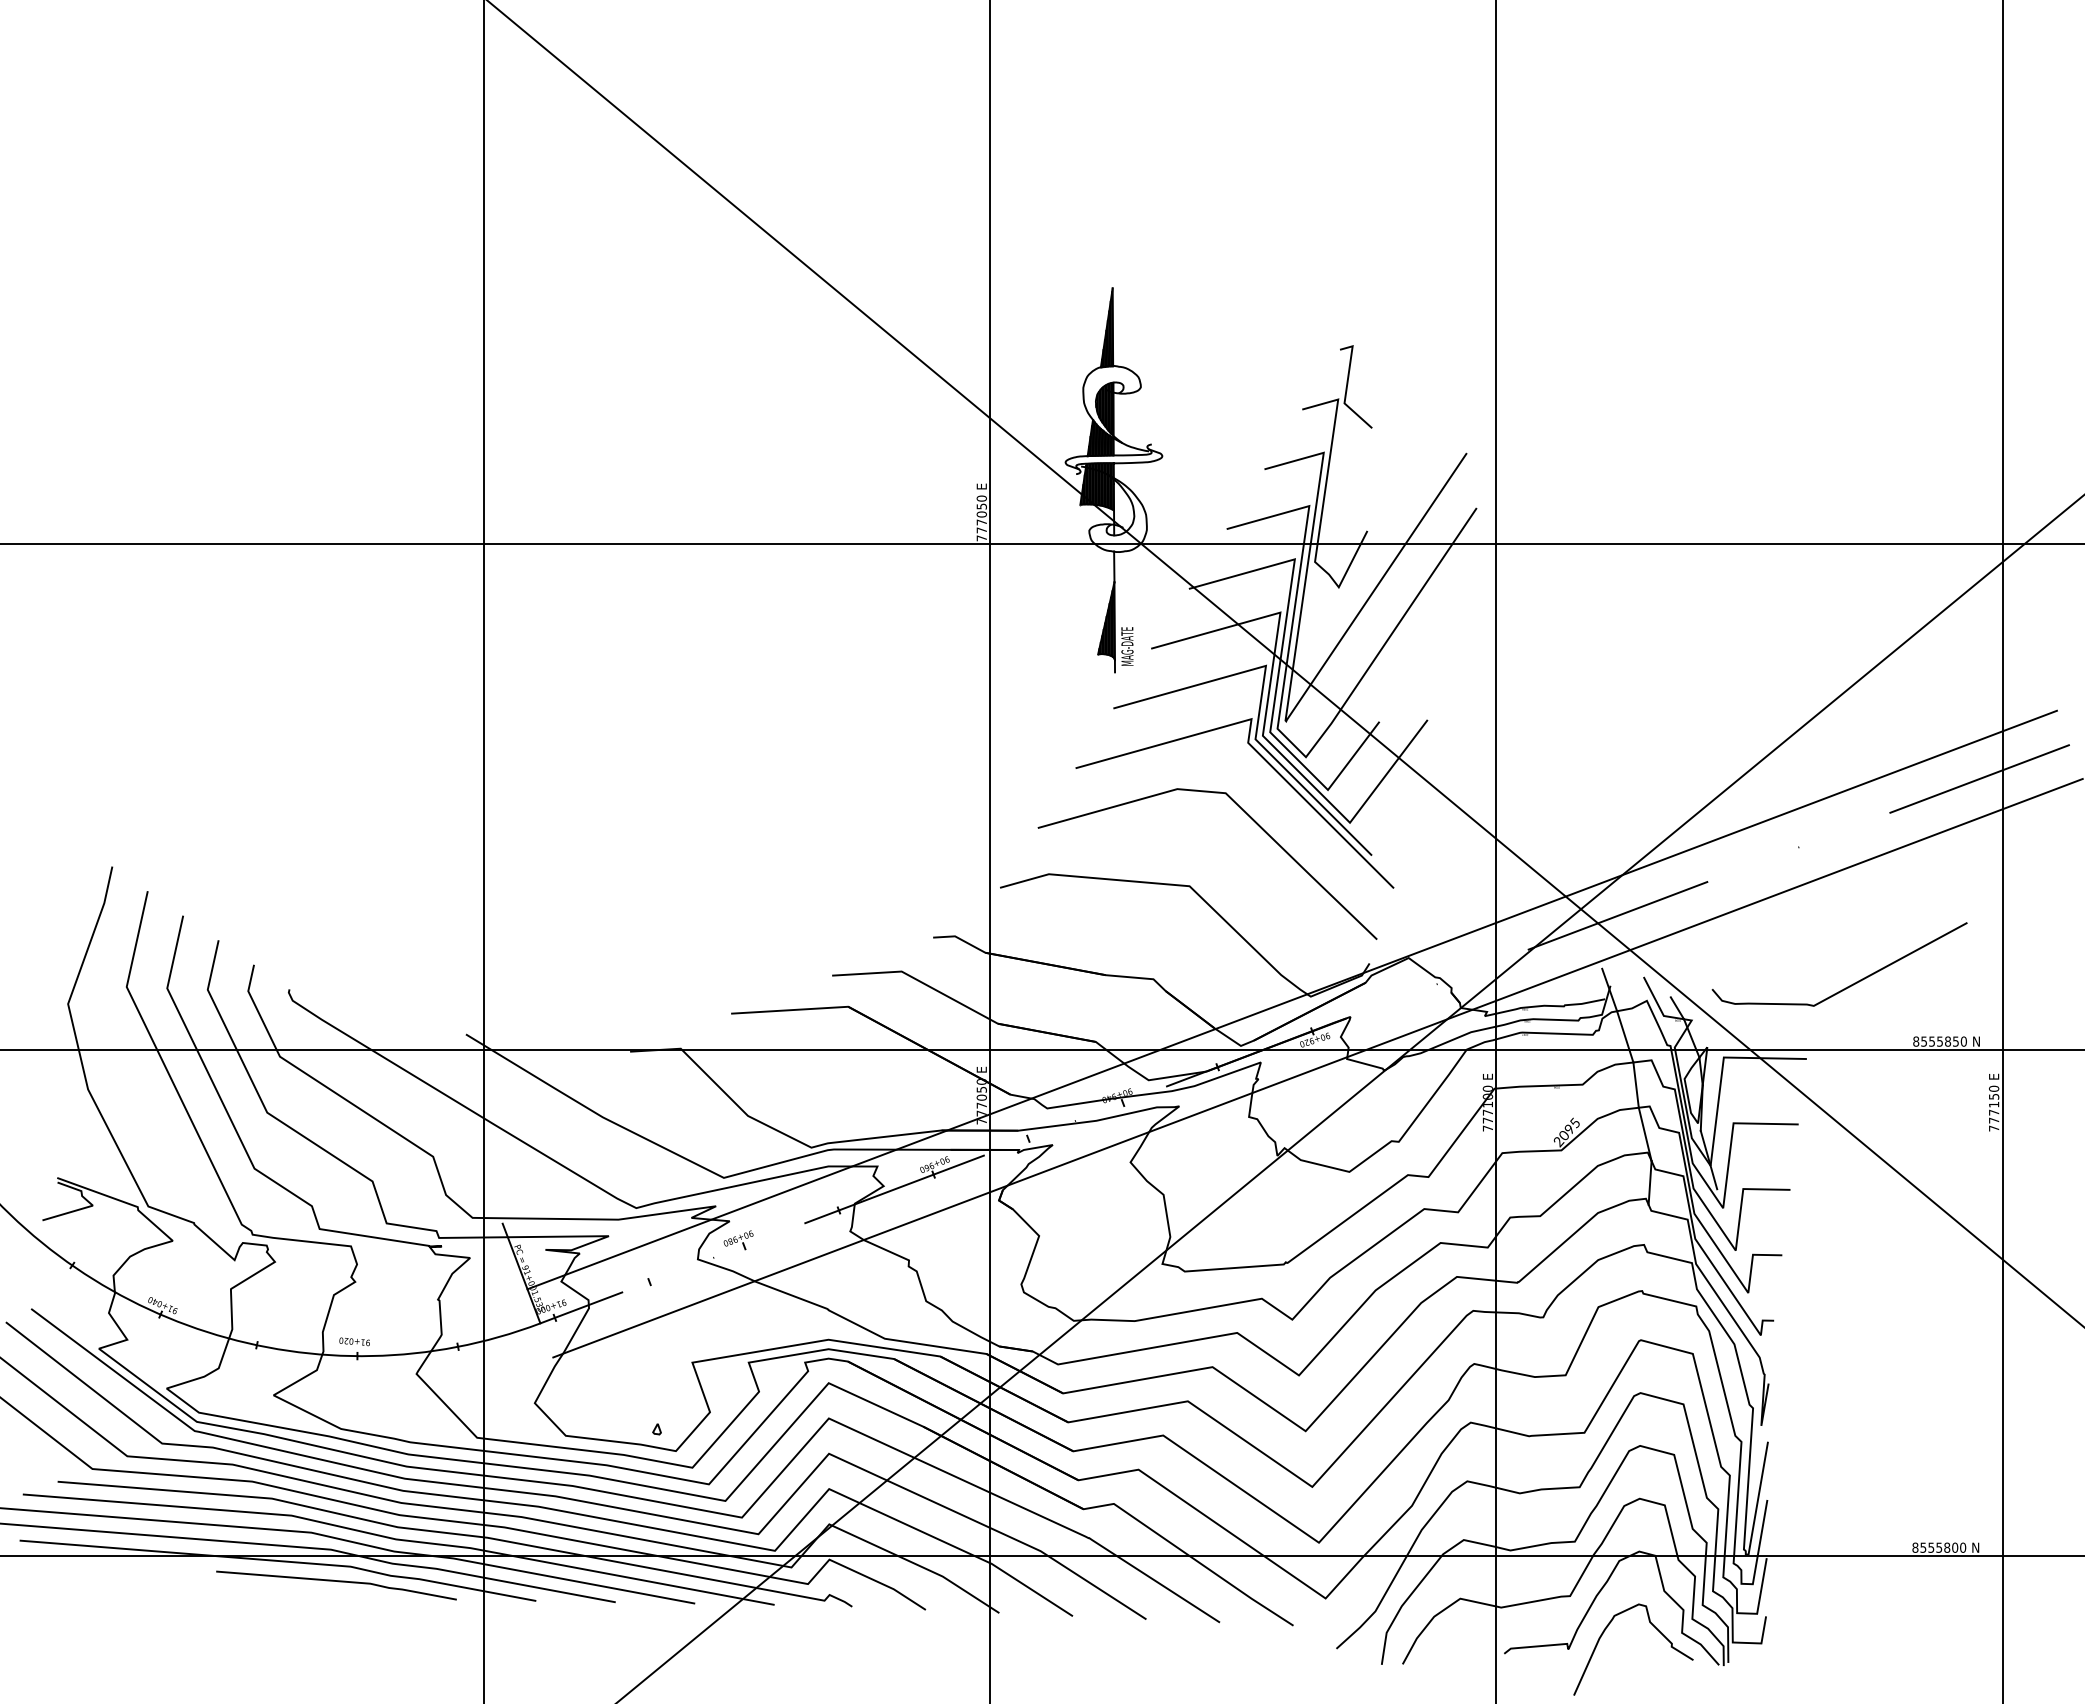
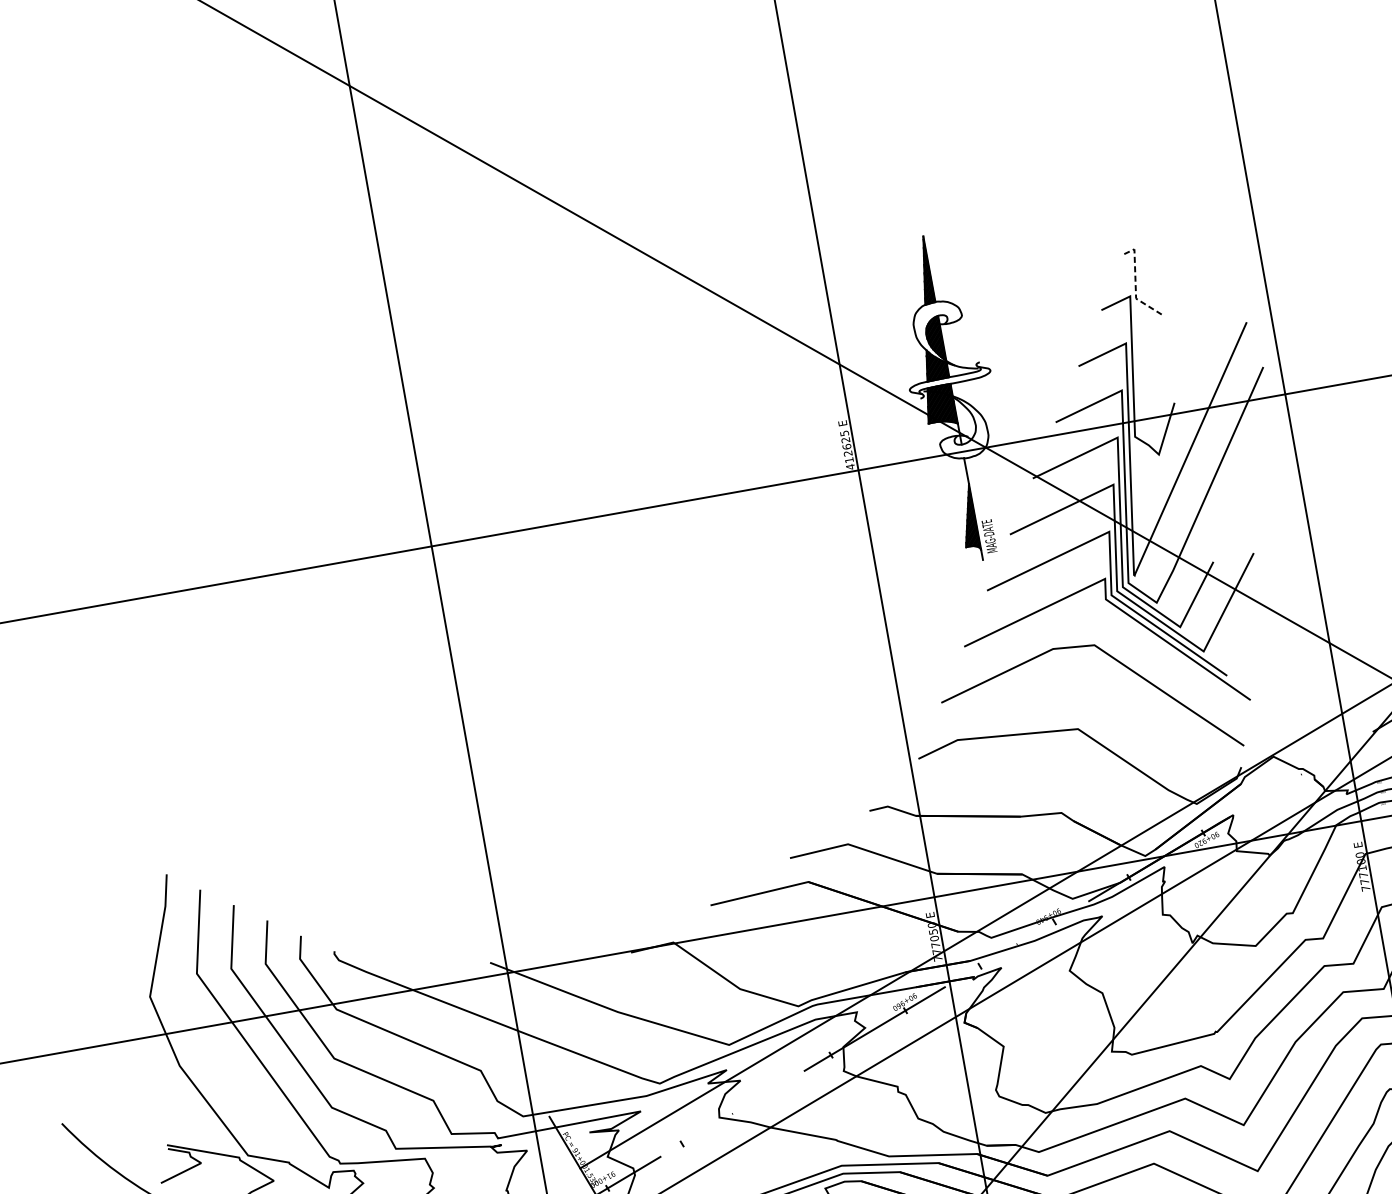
line: (1346, 386) -> (1135, 284), solid -> dashed
text: (981, 518) -> (847, 450), 777050 -> 412625
part: (738, 1240) -> (750, 1095), removed

